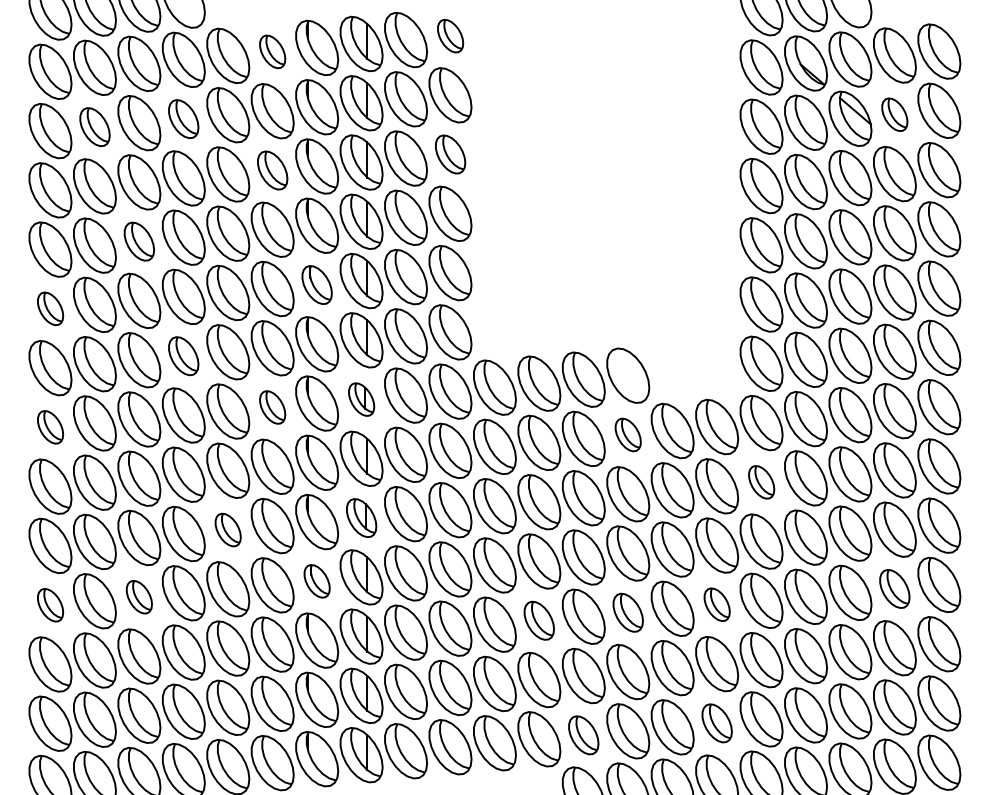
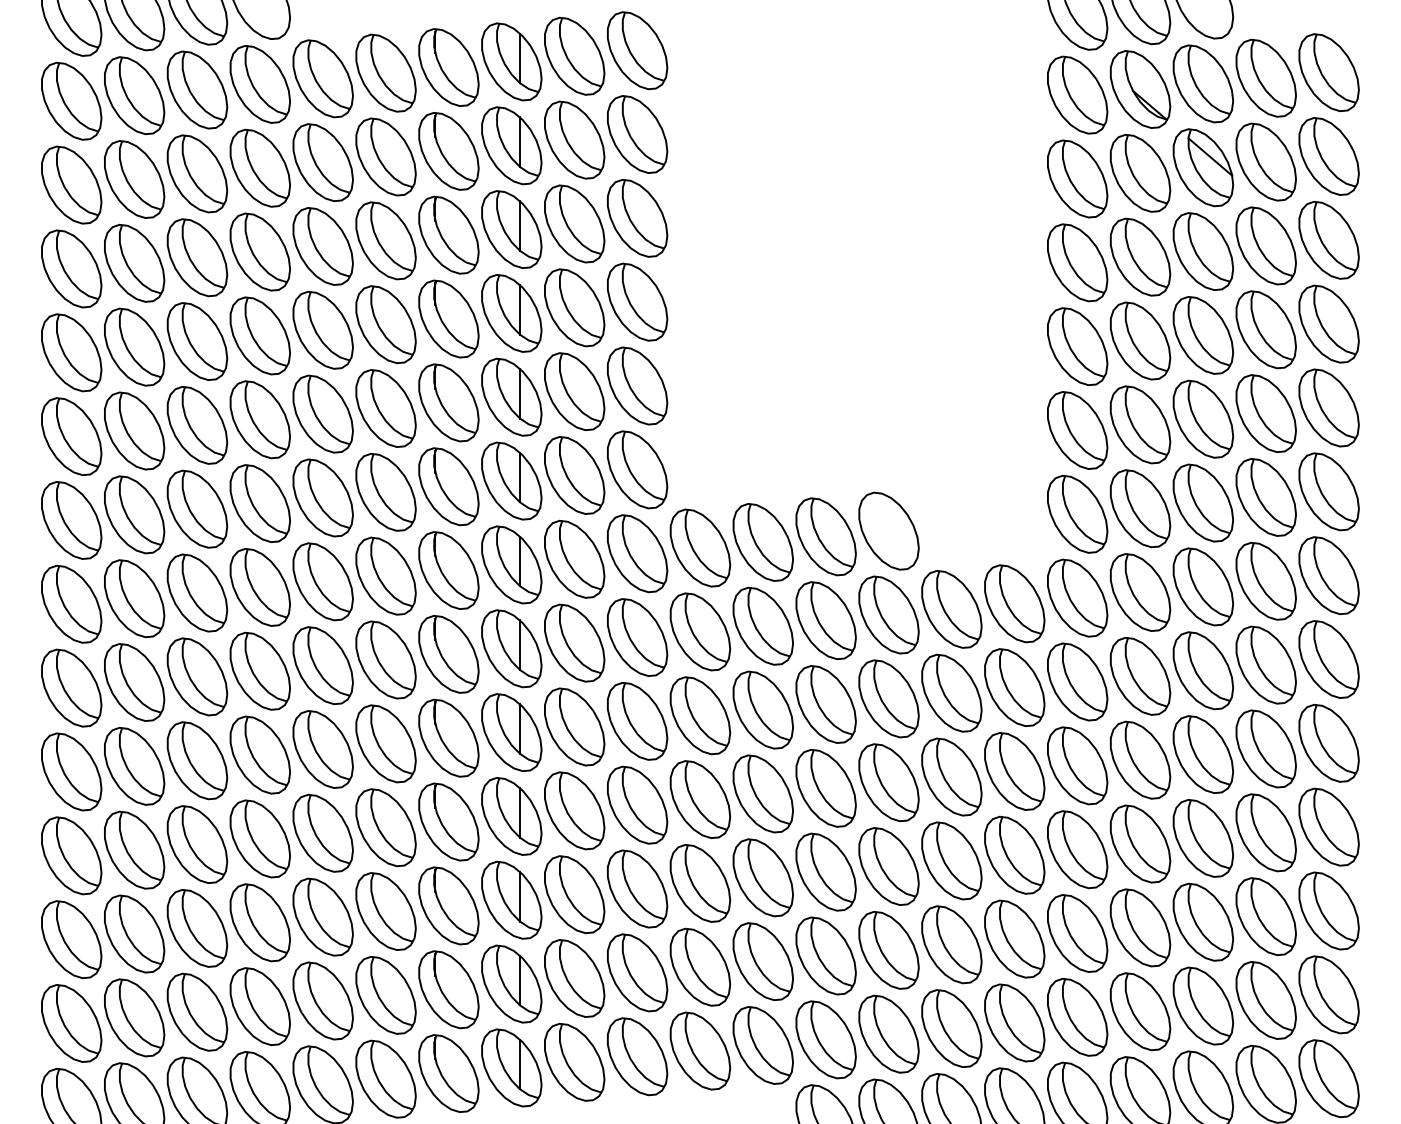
part: (450, 35) -> (637, 50), size x1.67
part: (272, 51) -> (385, 72), size x1.67
part: (894, 114) -> (1265, 161), size x1.67
part: (183, 118) -> (259, 167), size x1.43
part: (94, 127) -> (134, 179), size x1.43
part: (450, 153) -> (637, 217), size x1.43
part: (272, 170) -> (385, 240), size x1.43
part: (139, 241) -> (197, 341), size x1.43
part: (316, 284) -> (448, 402), size x1.43
part: (50, 308) -> (71, 436), size x1.67
part: (183, 356) -> (259, 503), size x1.43
part: (361, 399) -> (511, 564), size x1.67
part: (272, 407) -> (385, 575), size x1.67
part: (50, 426) -> (71, 603), size x1.67
part: (627, 434) -> (888, 614), size x1.67
part: (761, 481) -> (1077, 681), size x1.67
part: (361, 518) -> (511, 732), size x1.43
part: (227, 530) -> (322, 749), size x1.67
part: (316, 580) -> (448, 821), size x1.67
part: (894, 588) -> (1265, 832), size x1.43
part: (139, 597) -> (197, 844), size x1.67
part: (50, 604) -> (71, 855), size x1.67
part: (716, 604) -> (1014, 854), size x1.67
part: (627, 612) -> (888, 866), size x1.43
part: (538, 620) -> (762, 877), size x1.43
part: (716, 723) -> (1014, 1022), size x1.43
part: (583, 735) -> (825, 1039), size x1.43

